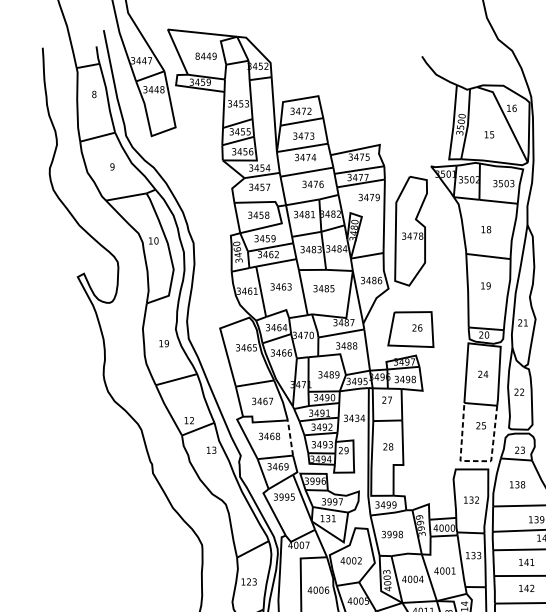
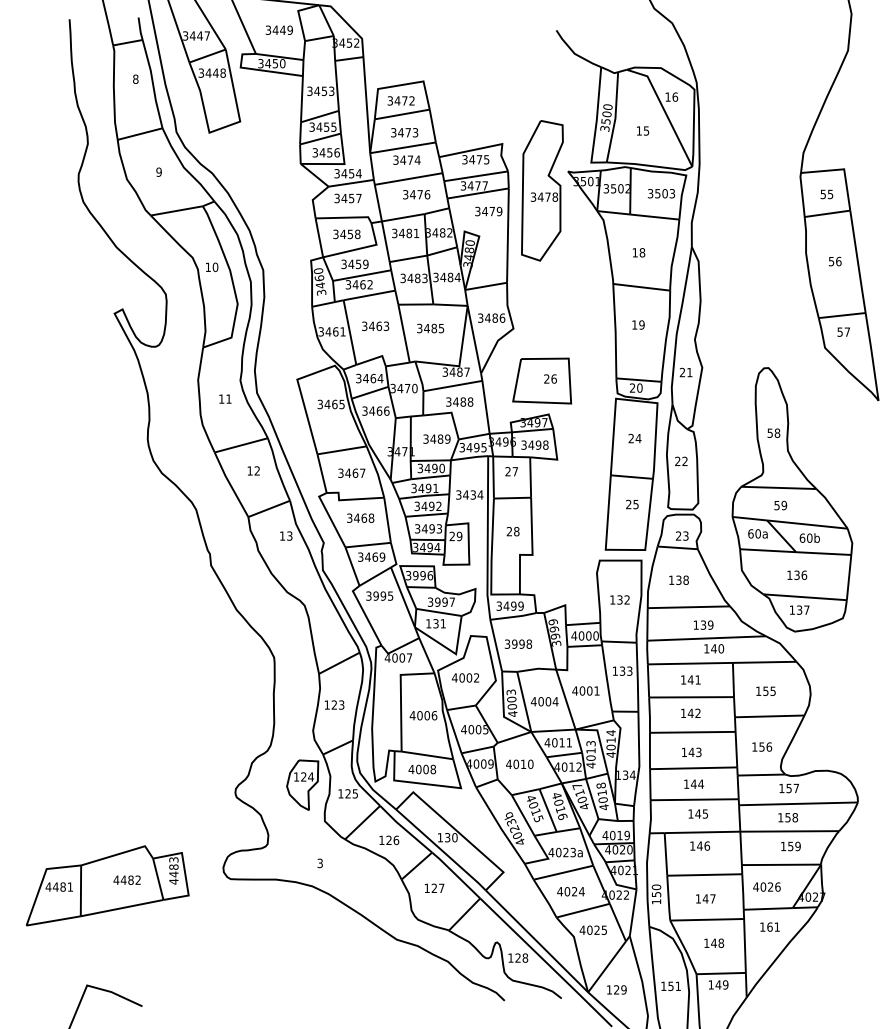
text: (197, 55) -> (268, 29), 8449 -> 3449
text: (208, 82) -> (282, 63), 3459 -> 3450
part: (411, 230) -> (542, 190), moved
text: (166, 343) -> (228, 398), 19 -> 11
text: (189, 420) -> (253, 470), moved
line: (290, 438) -> (387, 520), dashed -> solid
line: (474, 460) -> (623, 549), dashed -> solid

